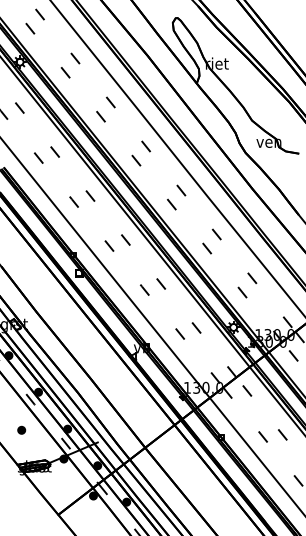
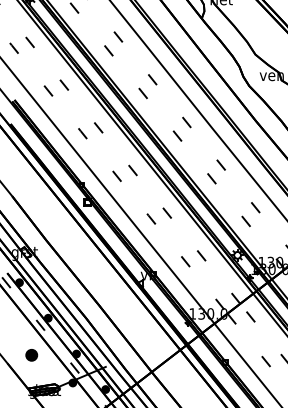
part: (21, 429) -> (31, 354), size x1.6

